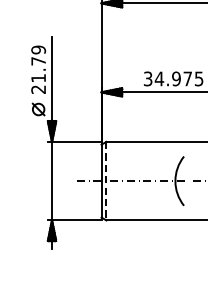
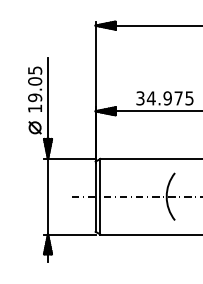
text: (39, 69) -> (35, 89), 21.79 -> 19.05
line: (106, 180) -> (100, 196), dashed -> solid

